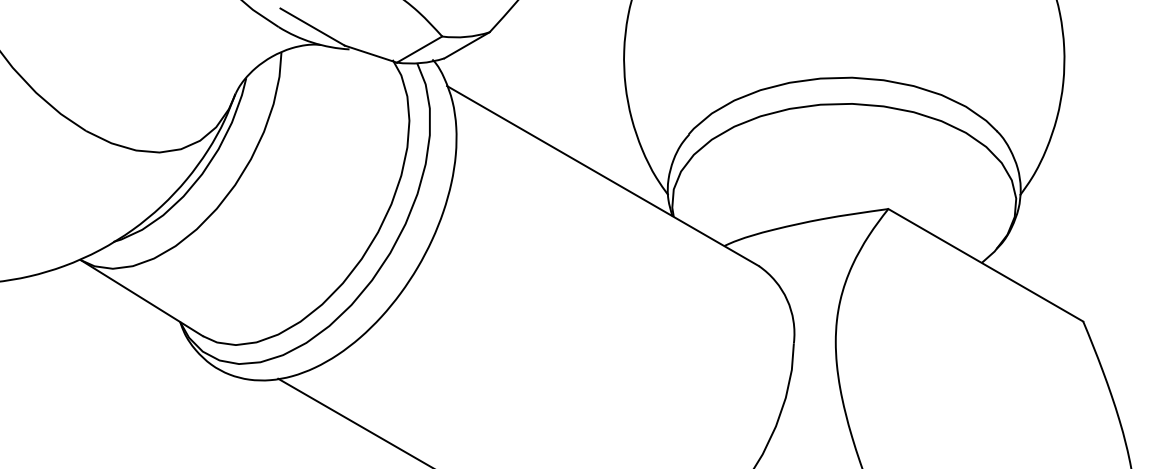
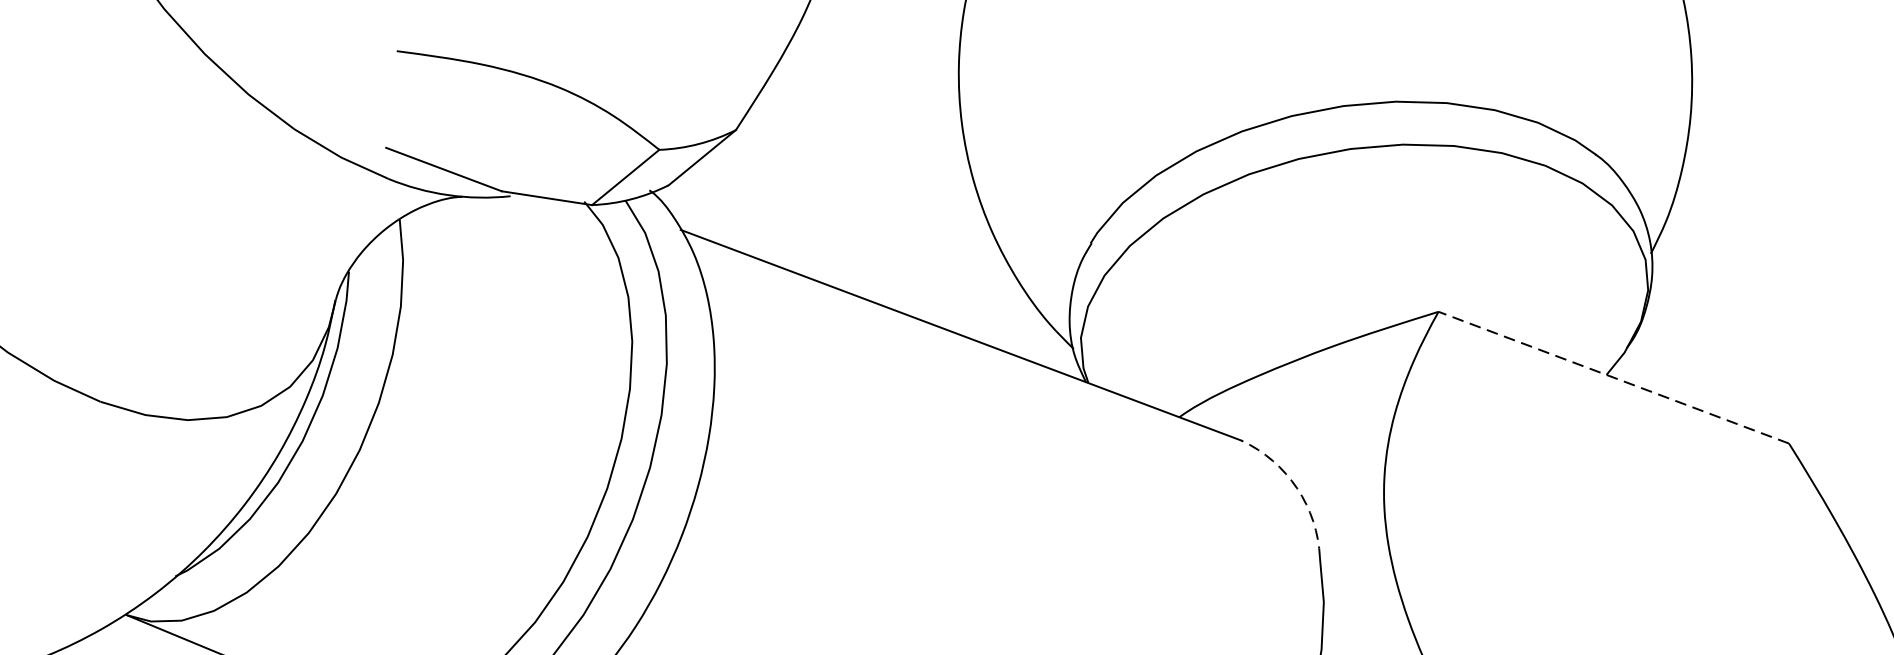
line: (985, 265) -> (1613, 378), solid -> dashed
arc: (787, 299) -> (1297, 487), solid -> dashed

